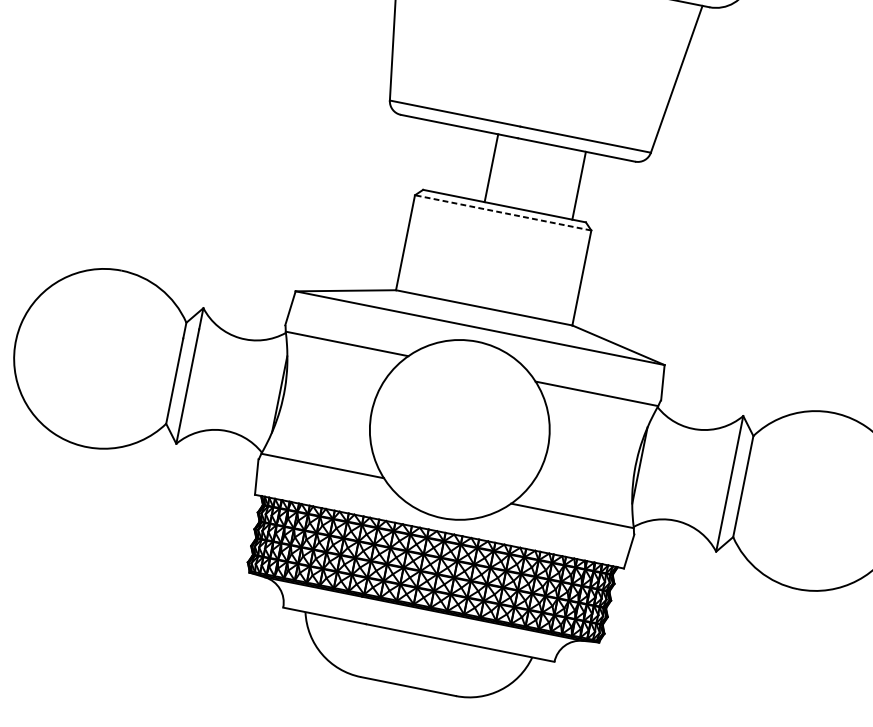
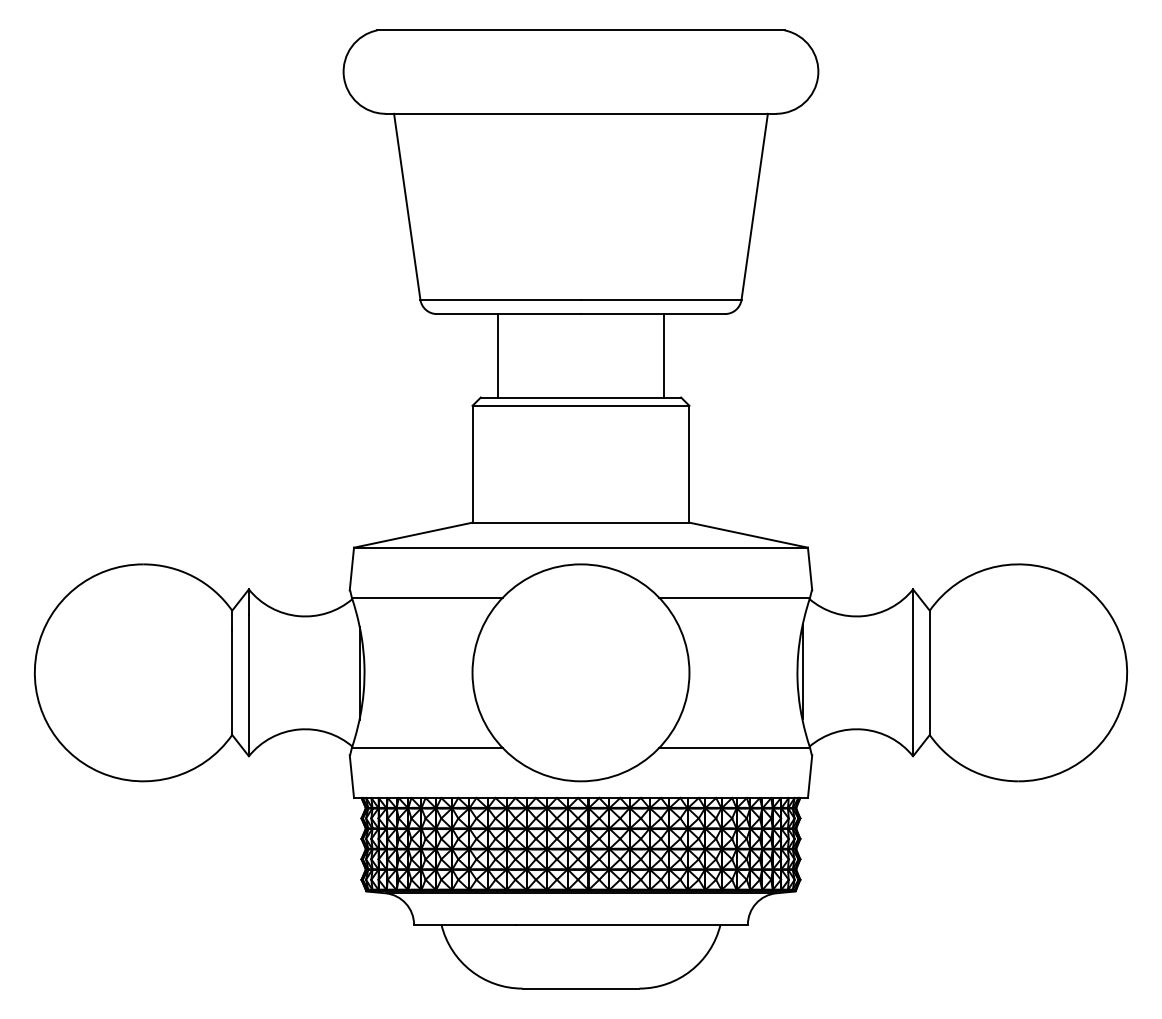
line: (491, 167) -> (497, 355), moved
line: (502, 212) -> (580, 405), dashed -> solid

